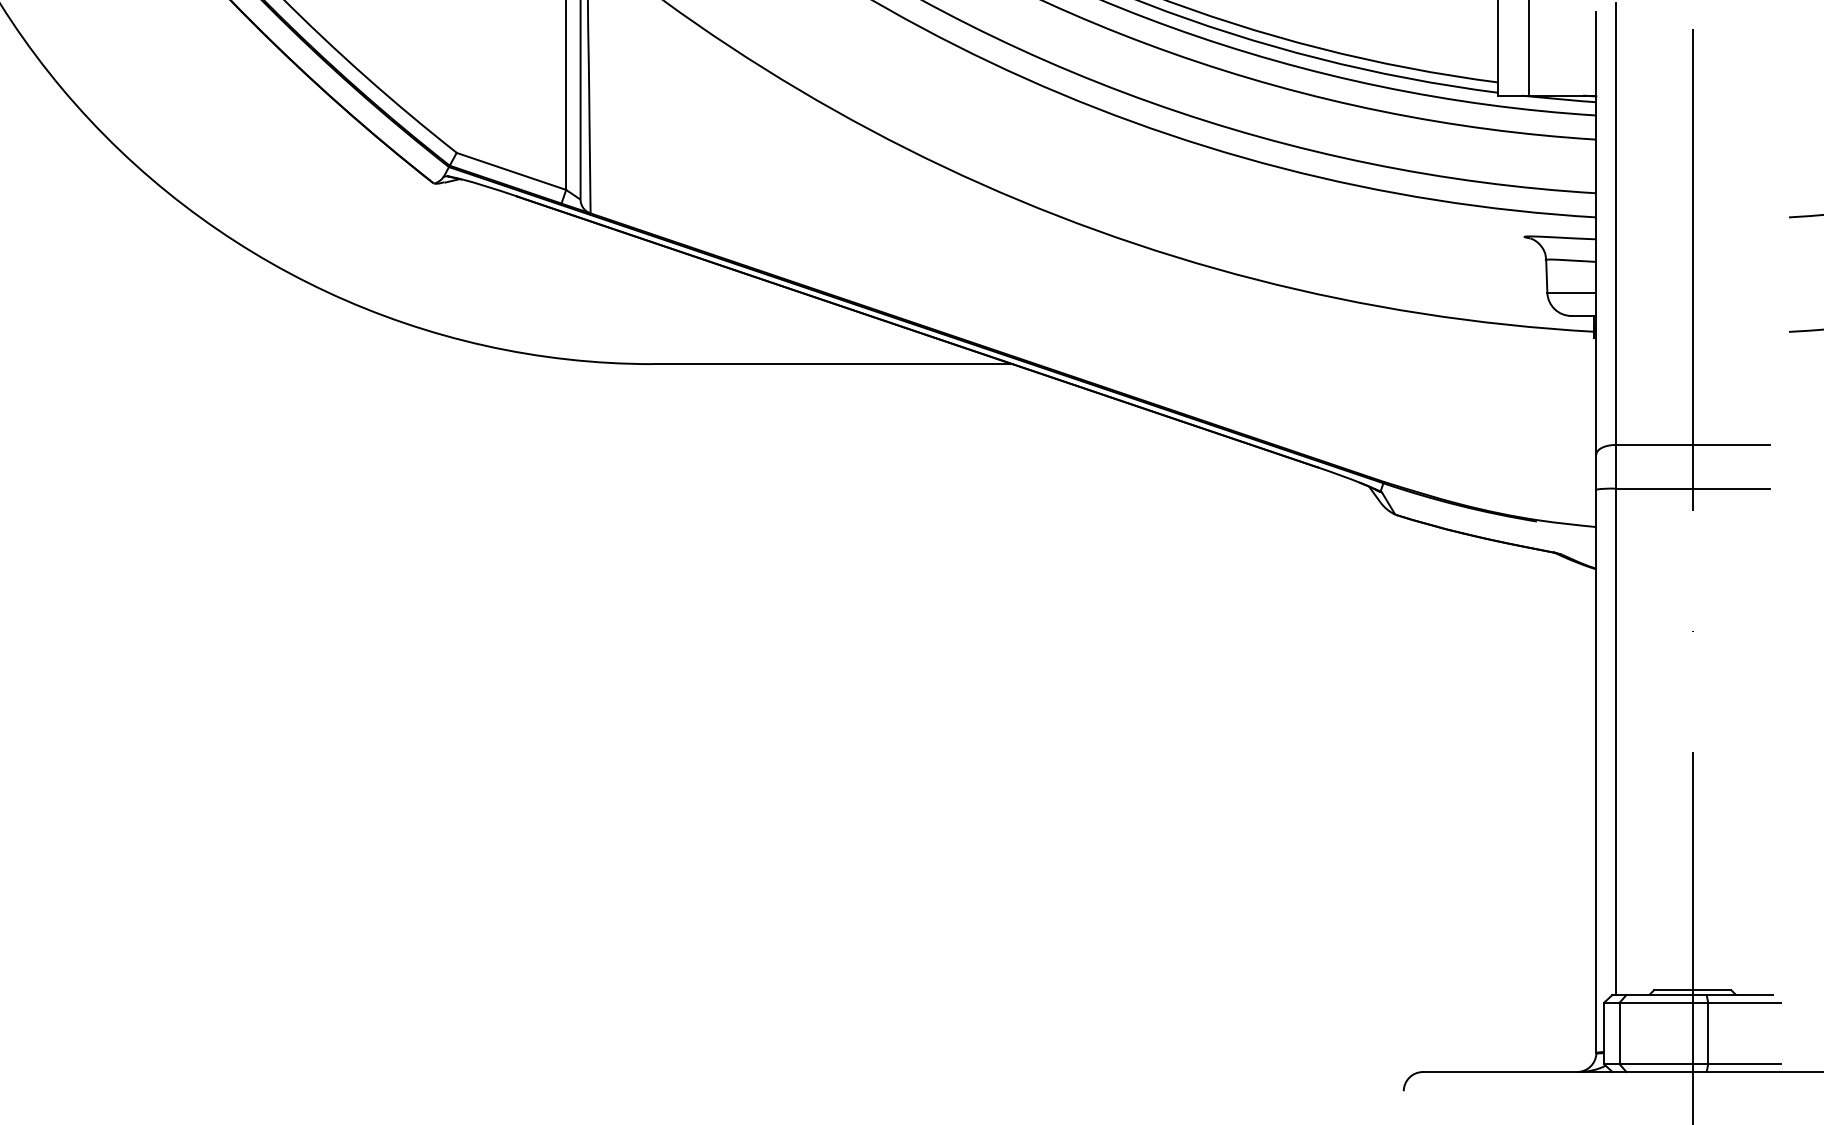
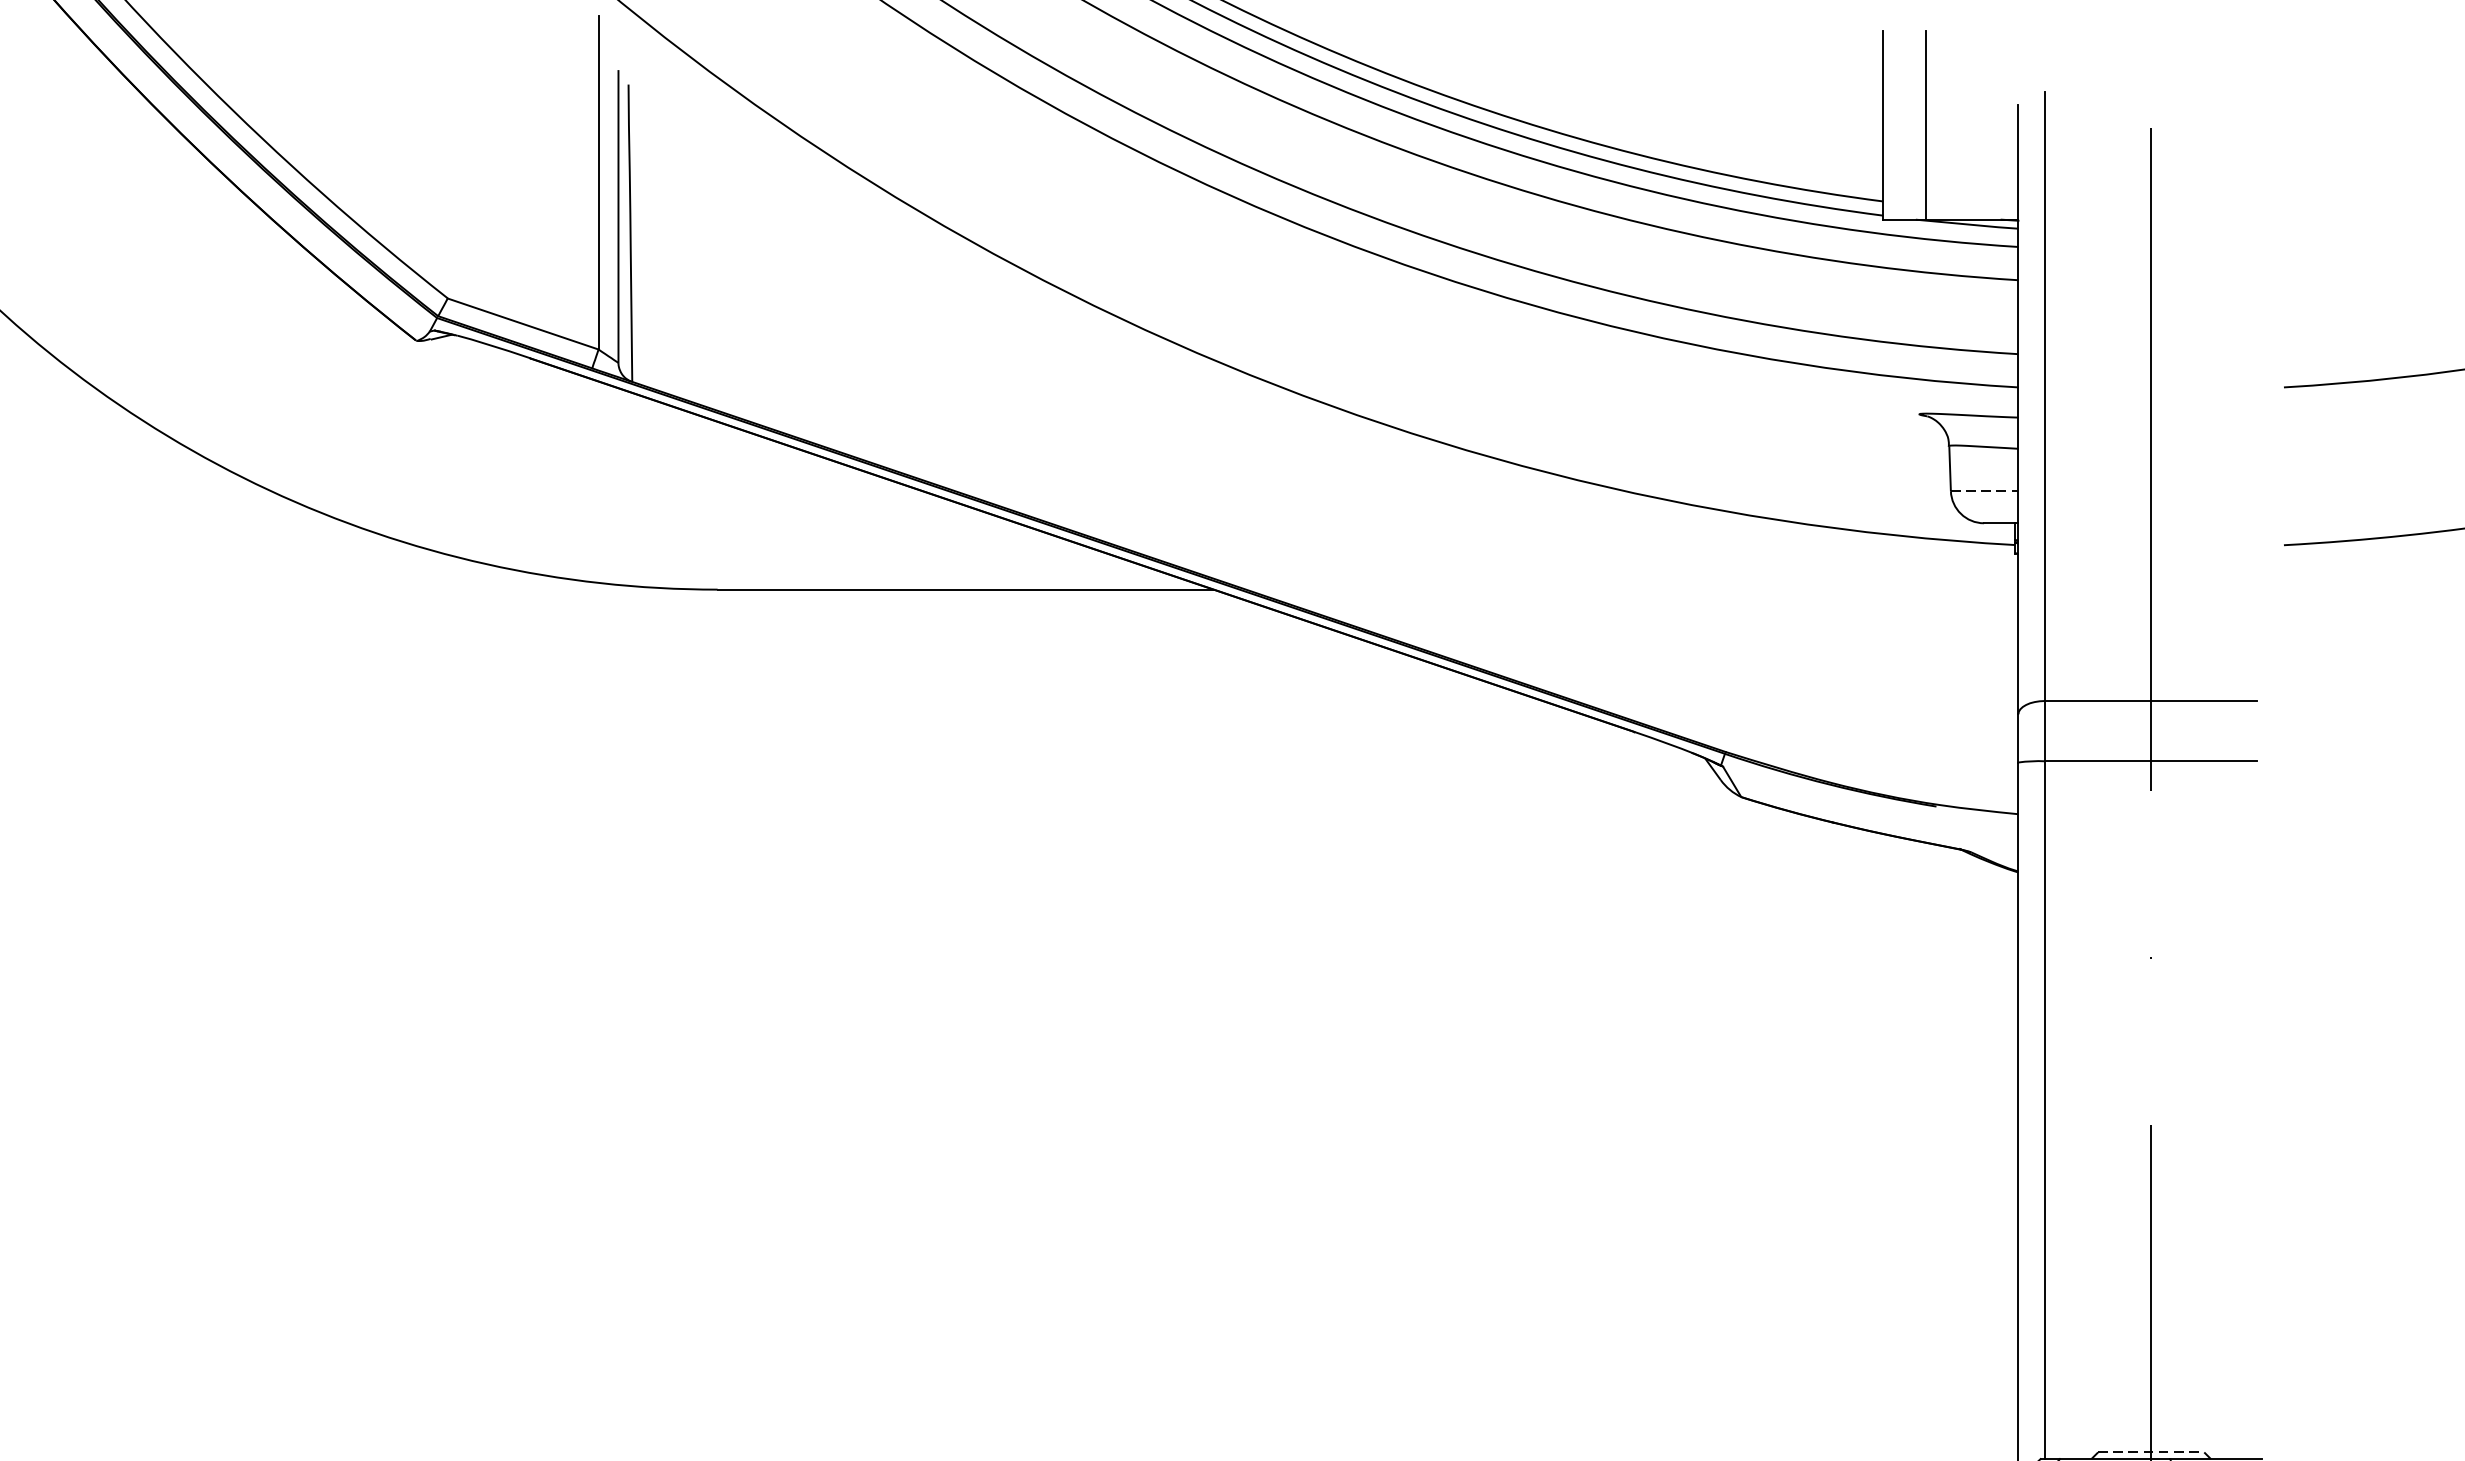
line: (1571, 292) -> (1984, 490), solid -> dashed
line: (1692, 990) -> (2150, 1452), solid -> dashed

